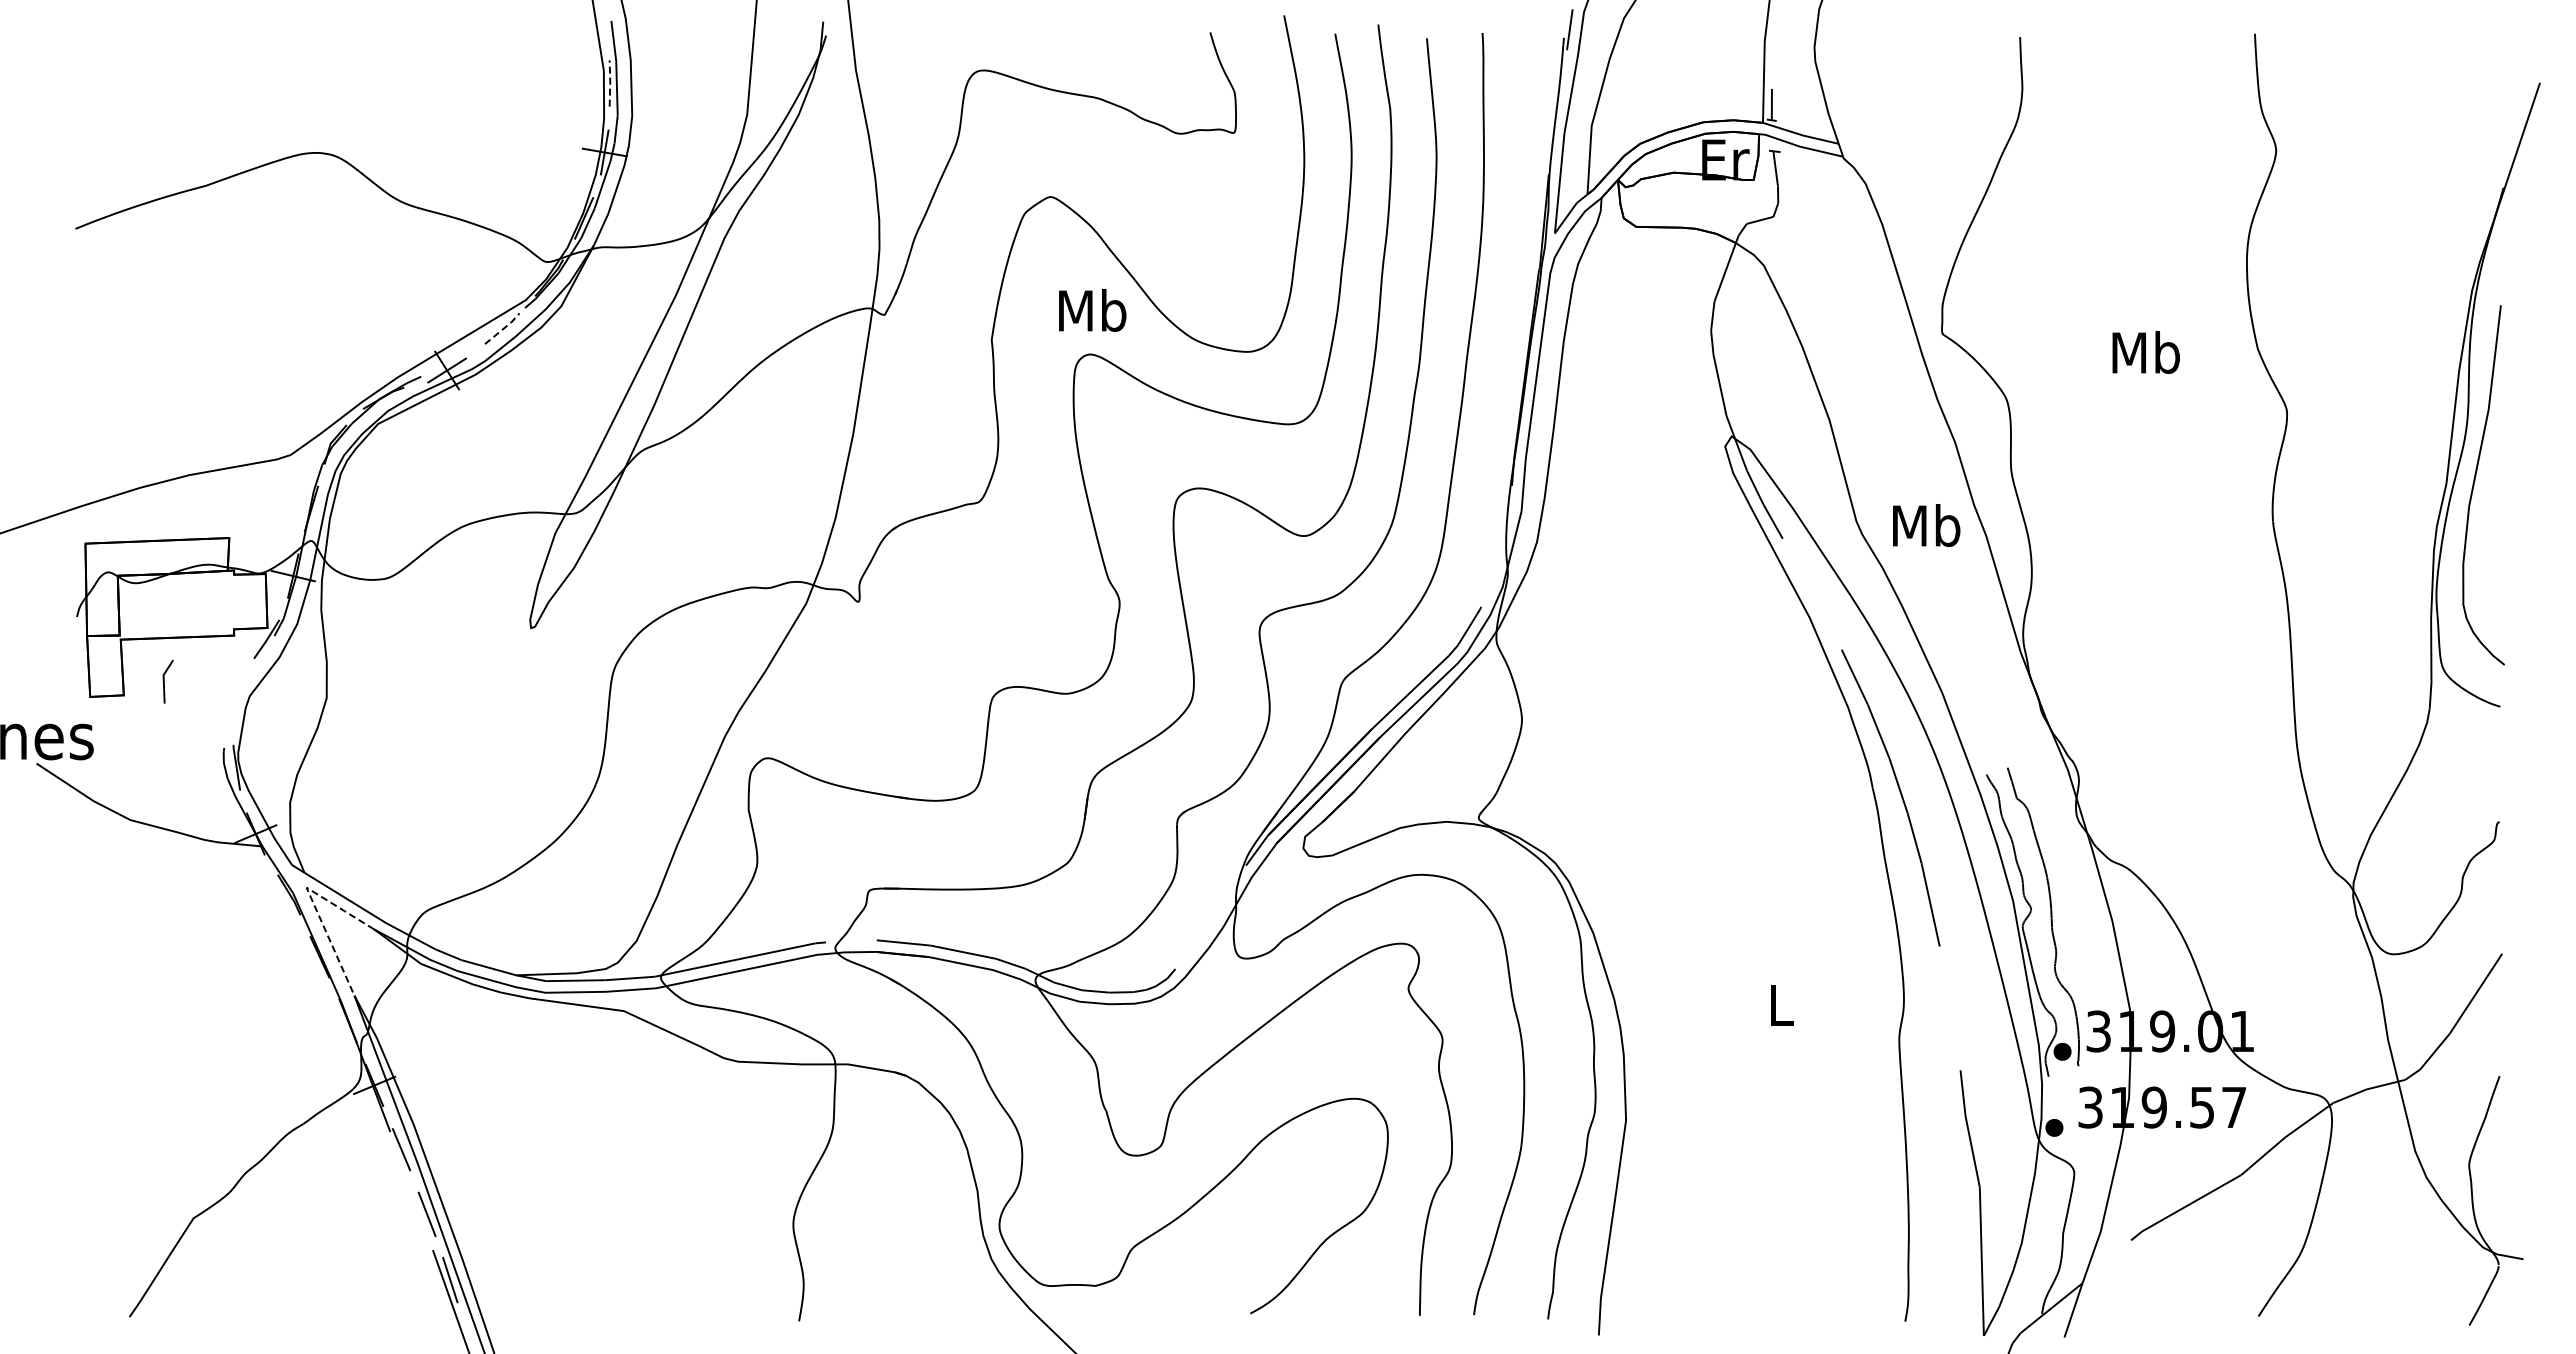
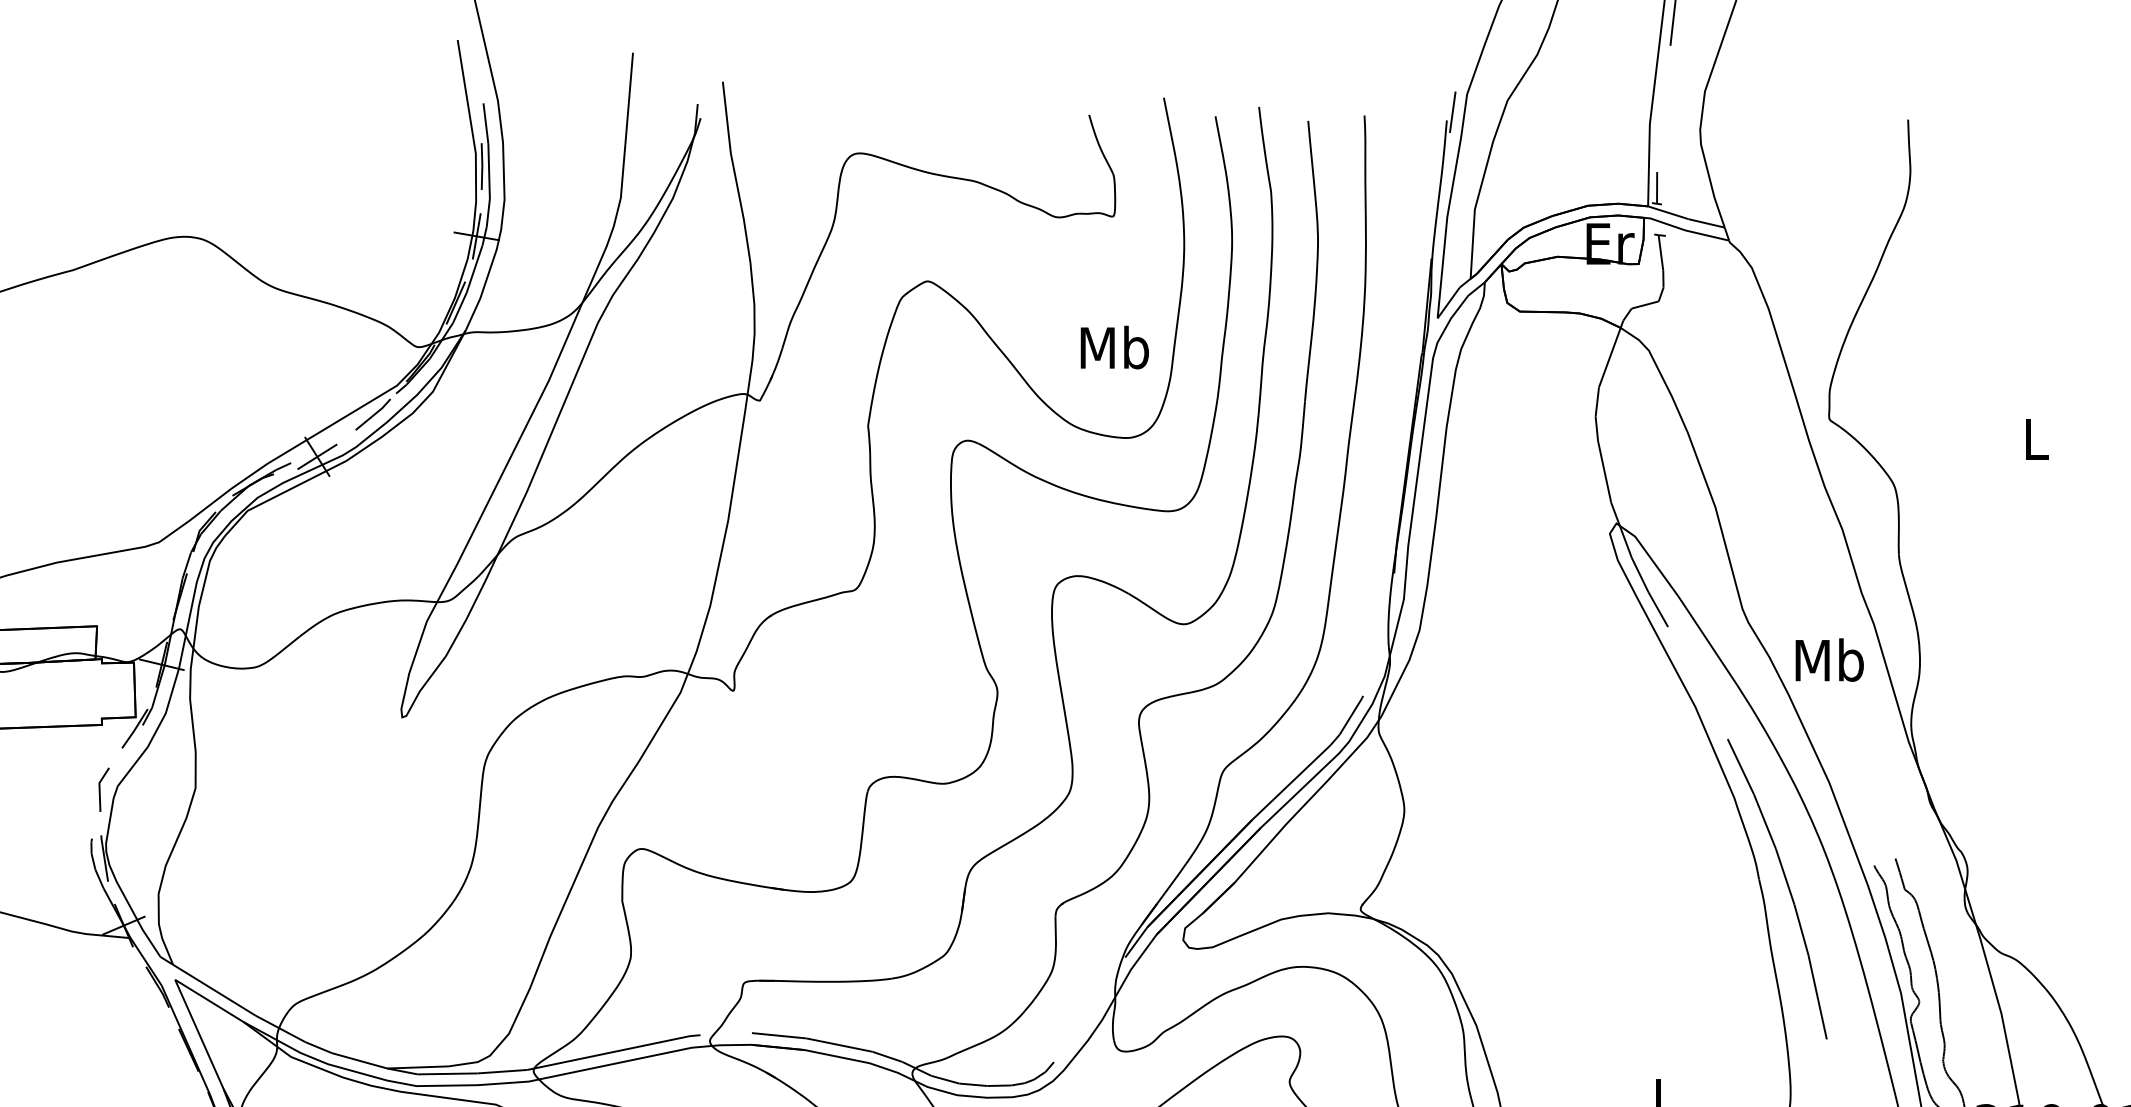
line: (610, 83) -> (482, 166), dashed -> solid
text: (1092, 310) -> (1114, 347), moved
line: (503, 328) -> (374, 414), dashed -> solid
text: (2145, 352) -> (2034, 438), Mb -> L
text: (1926, 525) -> (1829, 660), moved
line: (164, 681) -> (100, 789), moved
line: (314, 904) -> (183, 996), dashed -> solid

